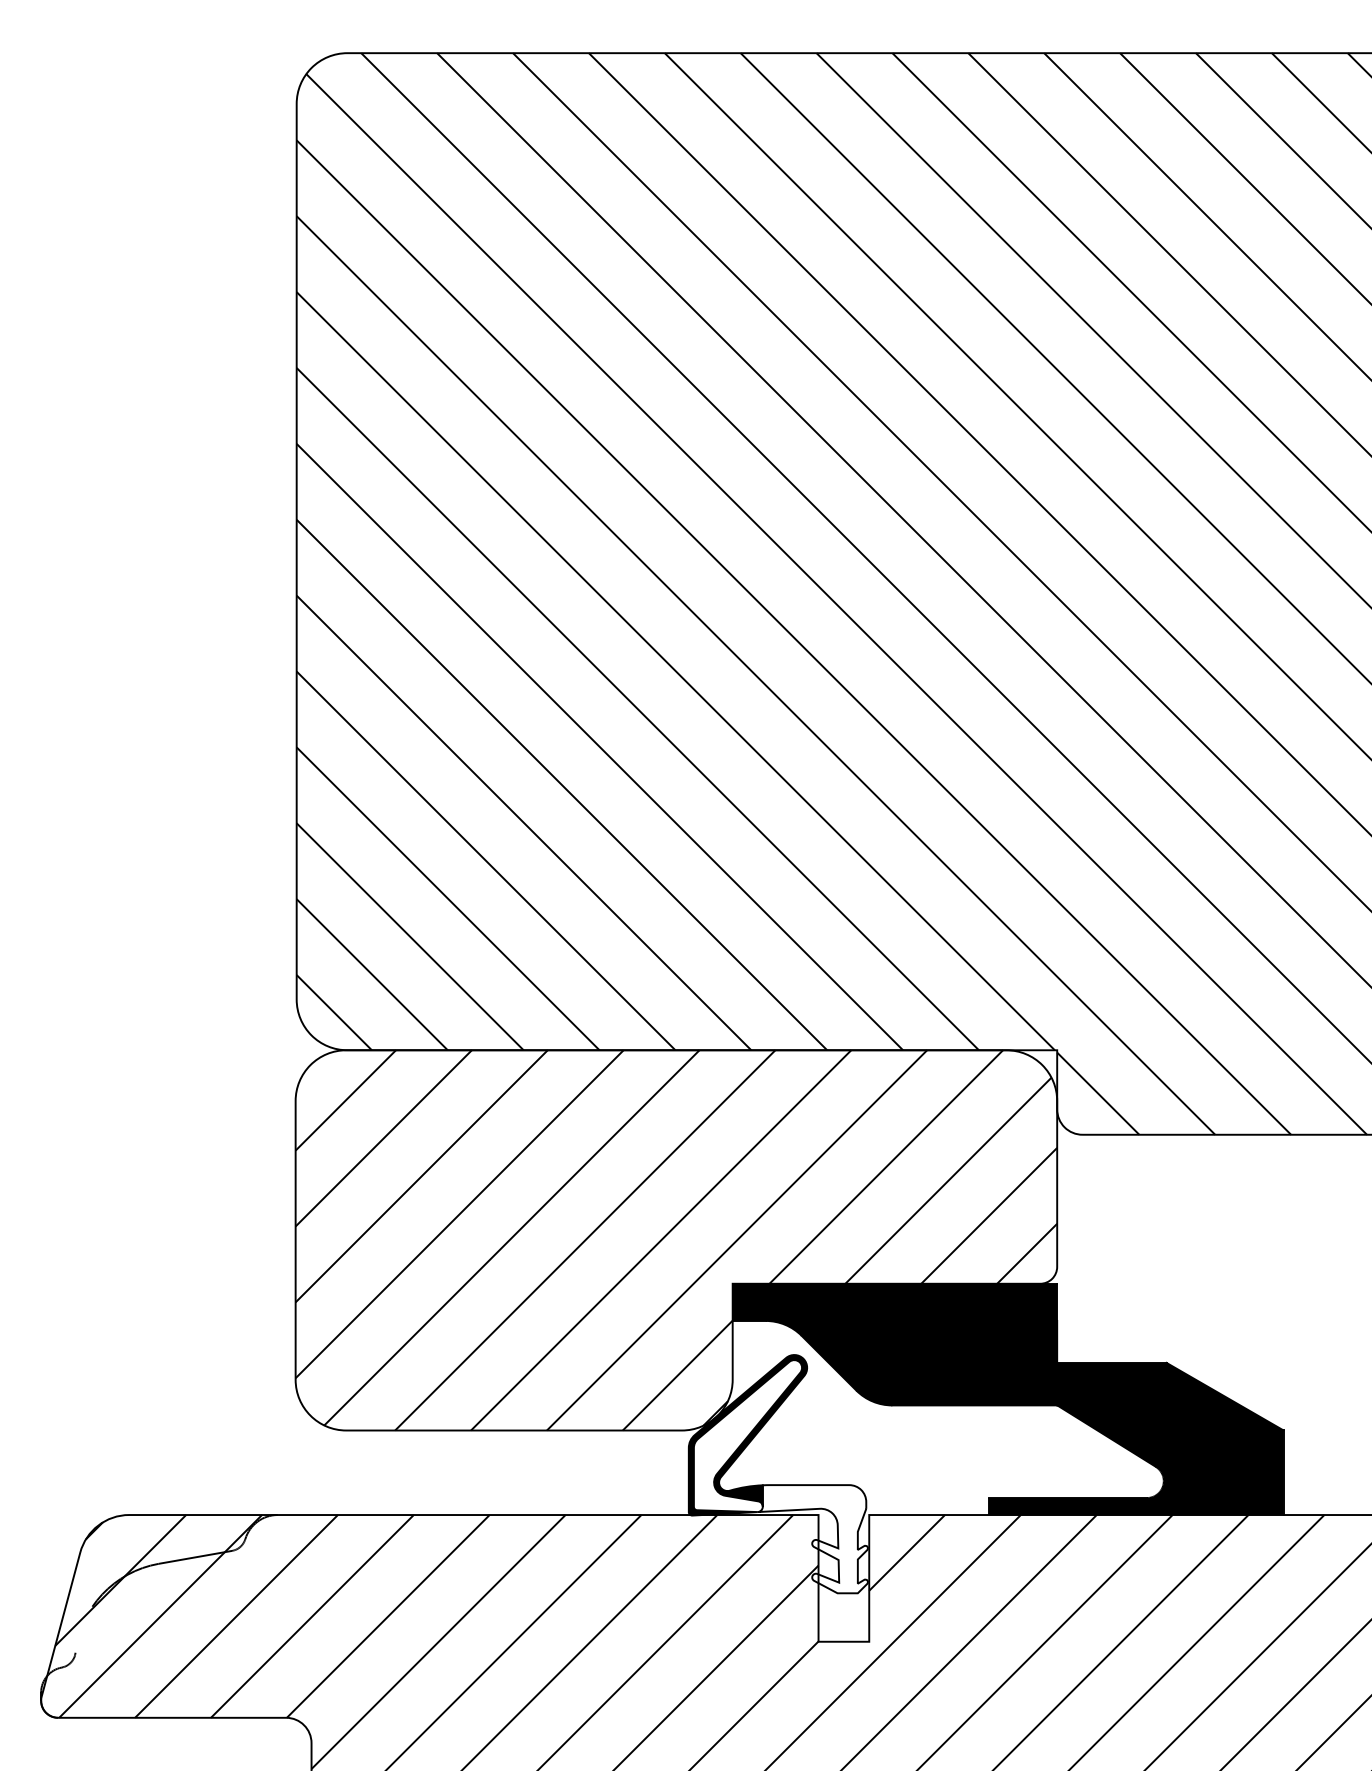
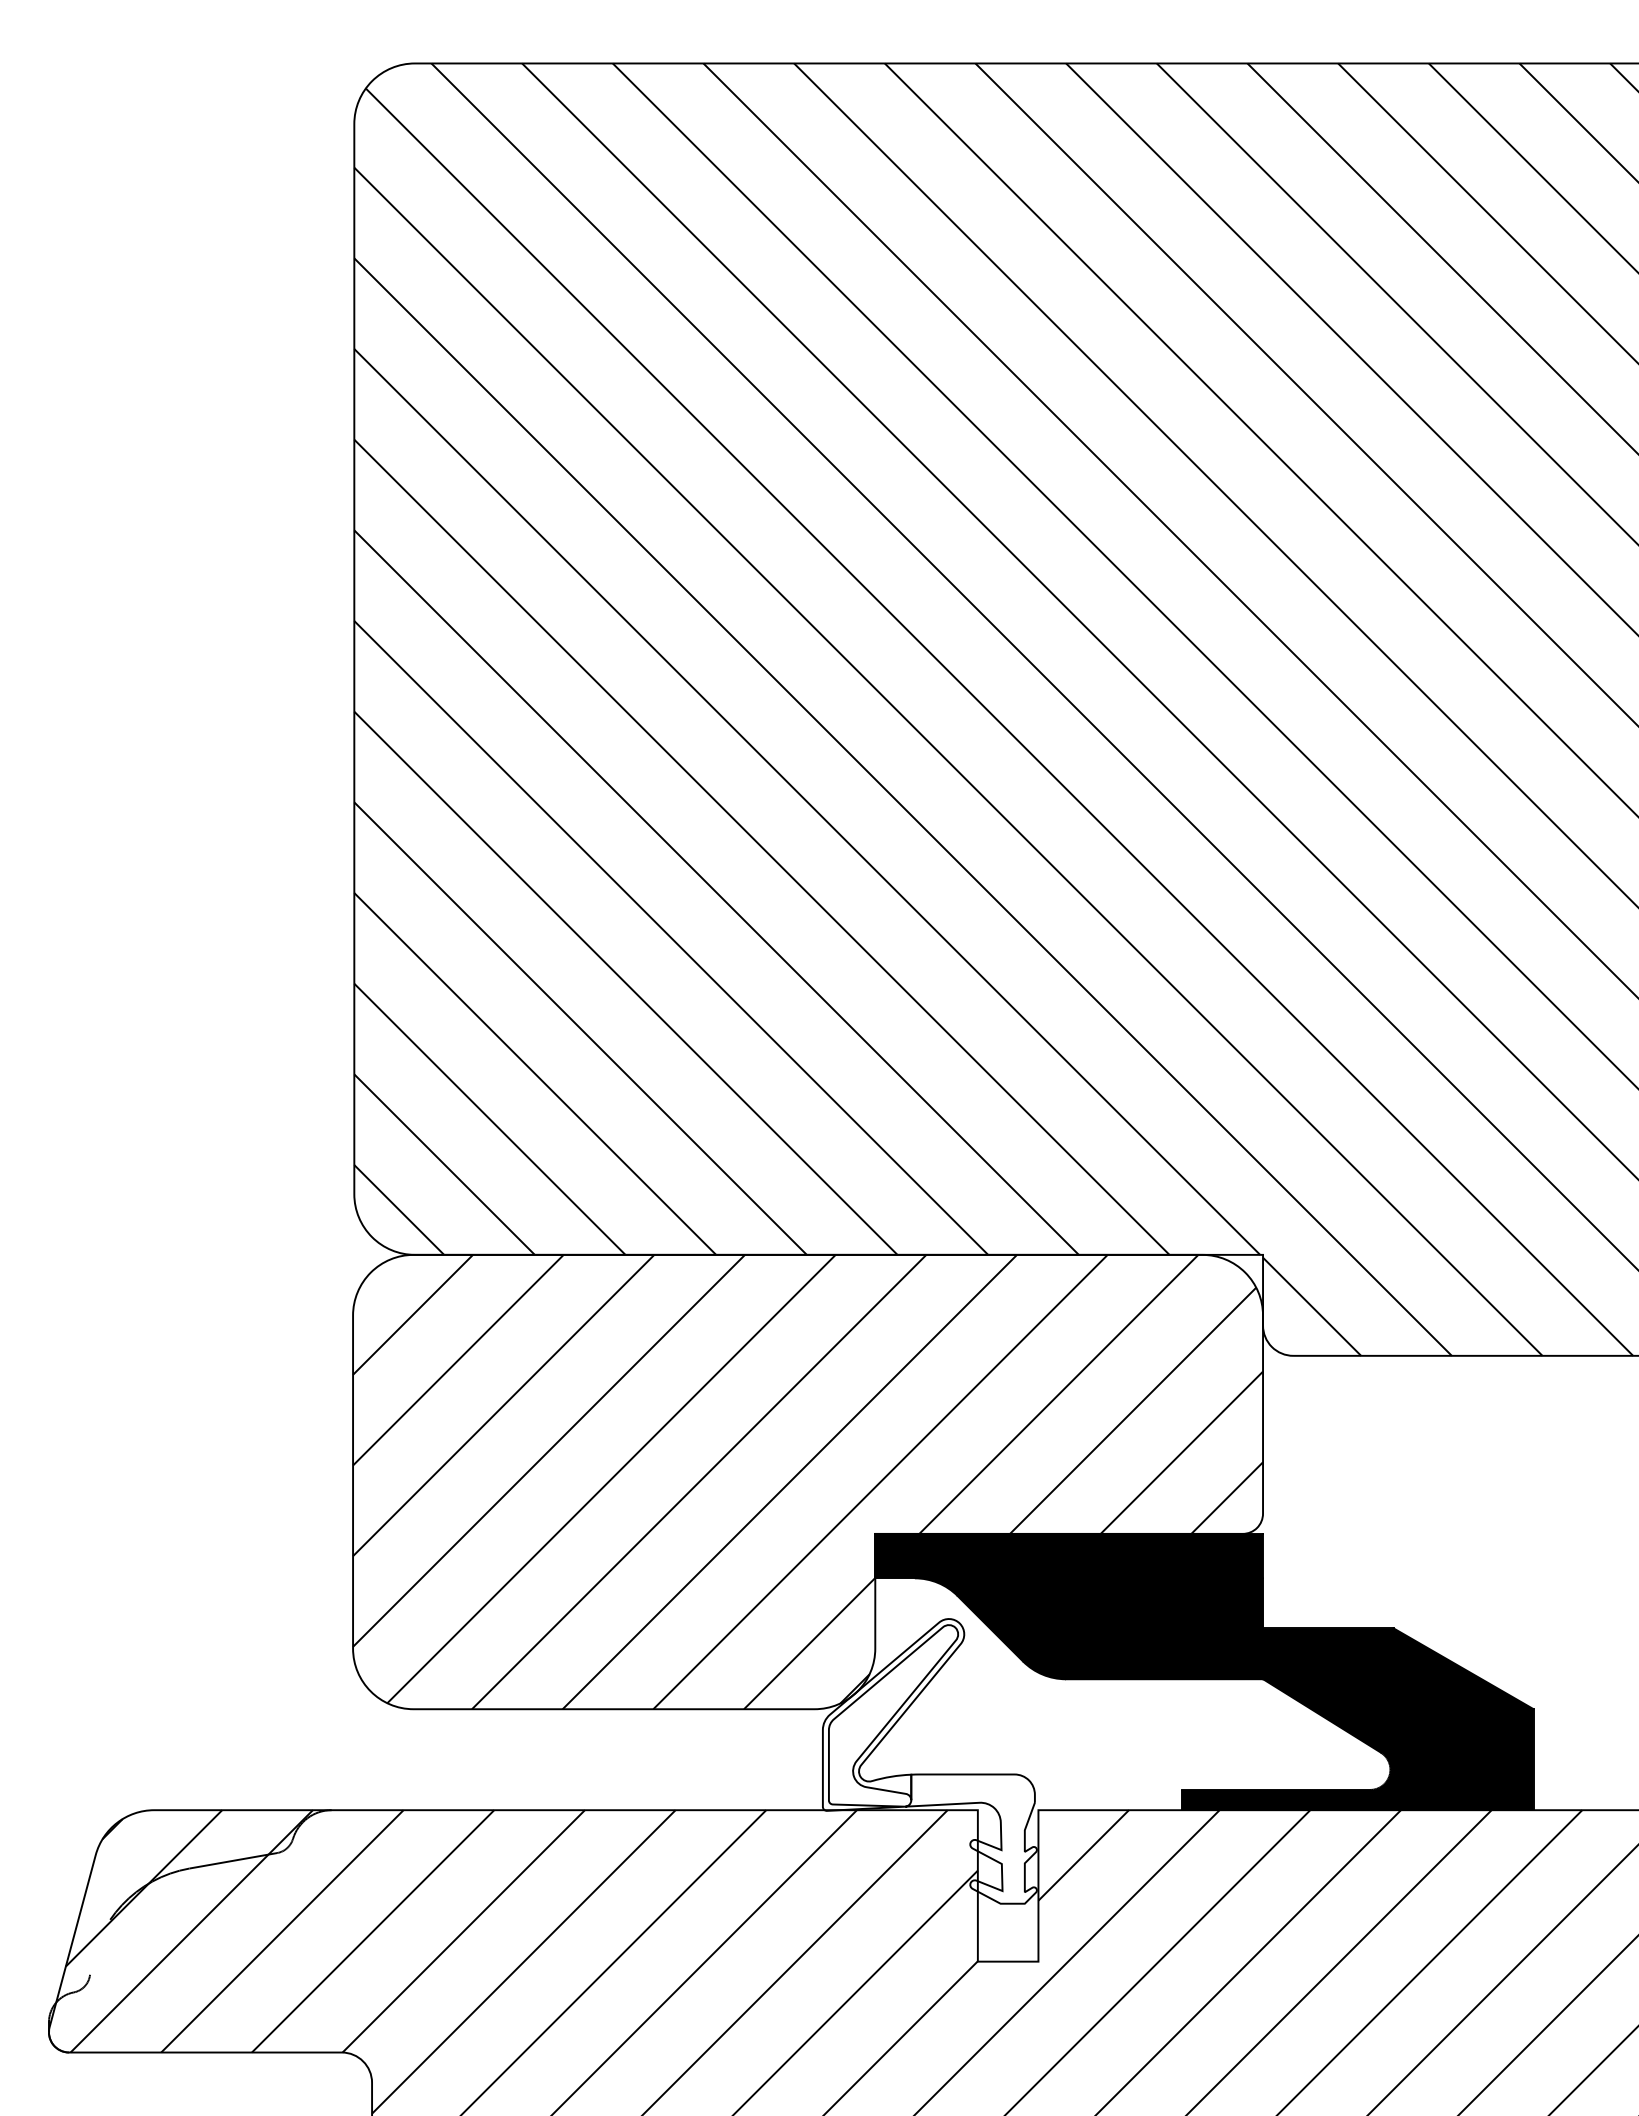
fill: (747, 1434) -> (893, 1714), removed

